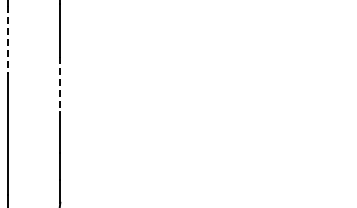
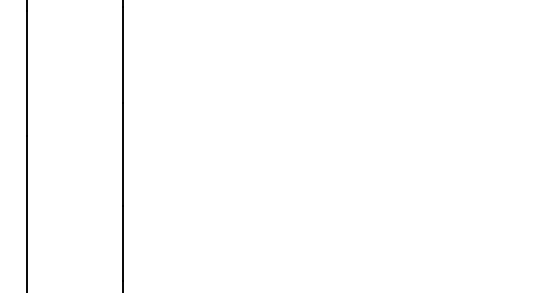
line: (8, 40) -> (27, 73), dashed -> solid
line: (60, 84) -> (123, 154), dashed -> solid

